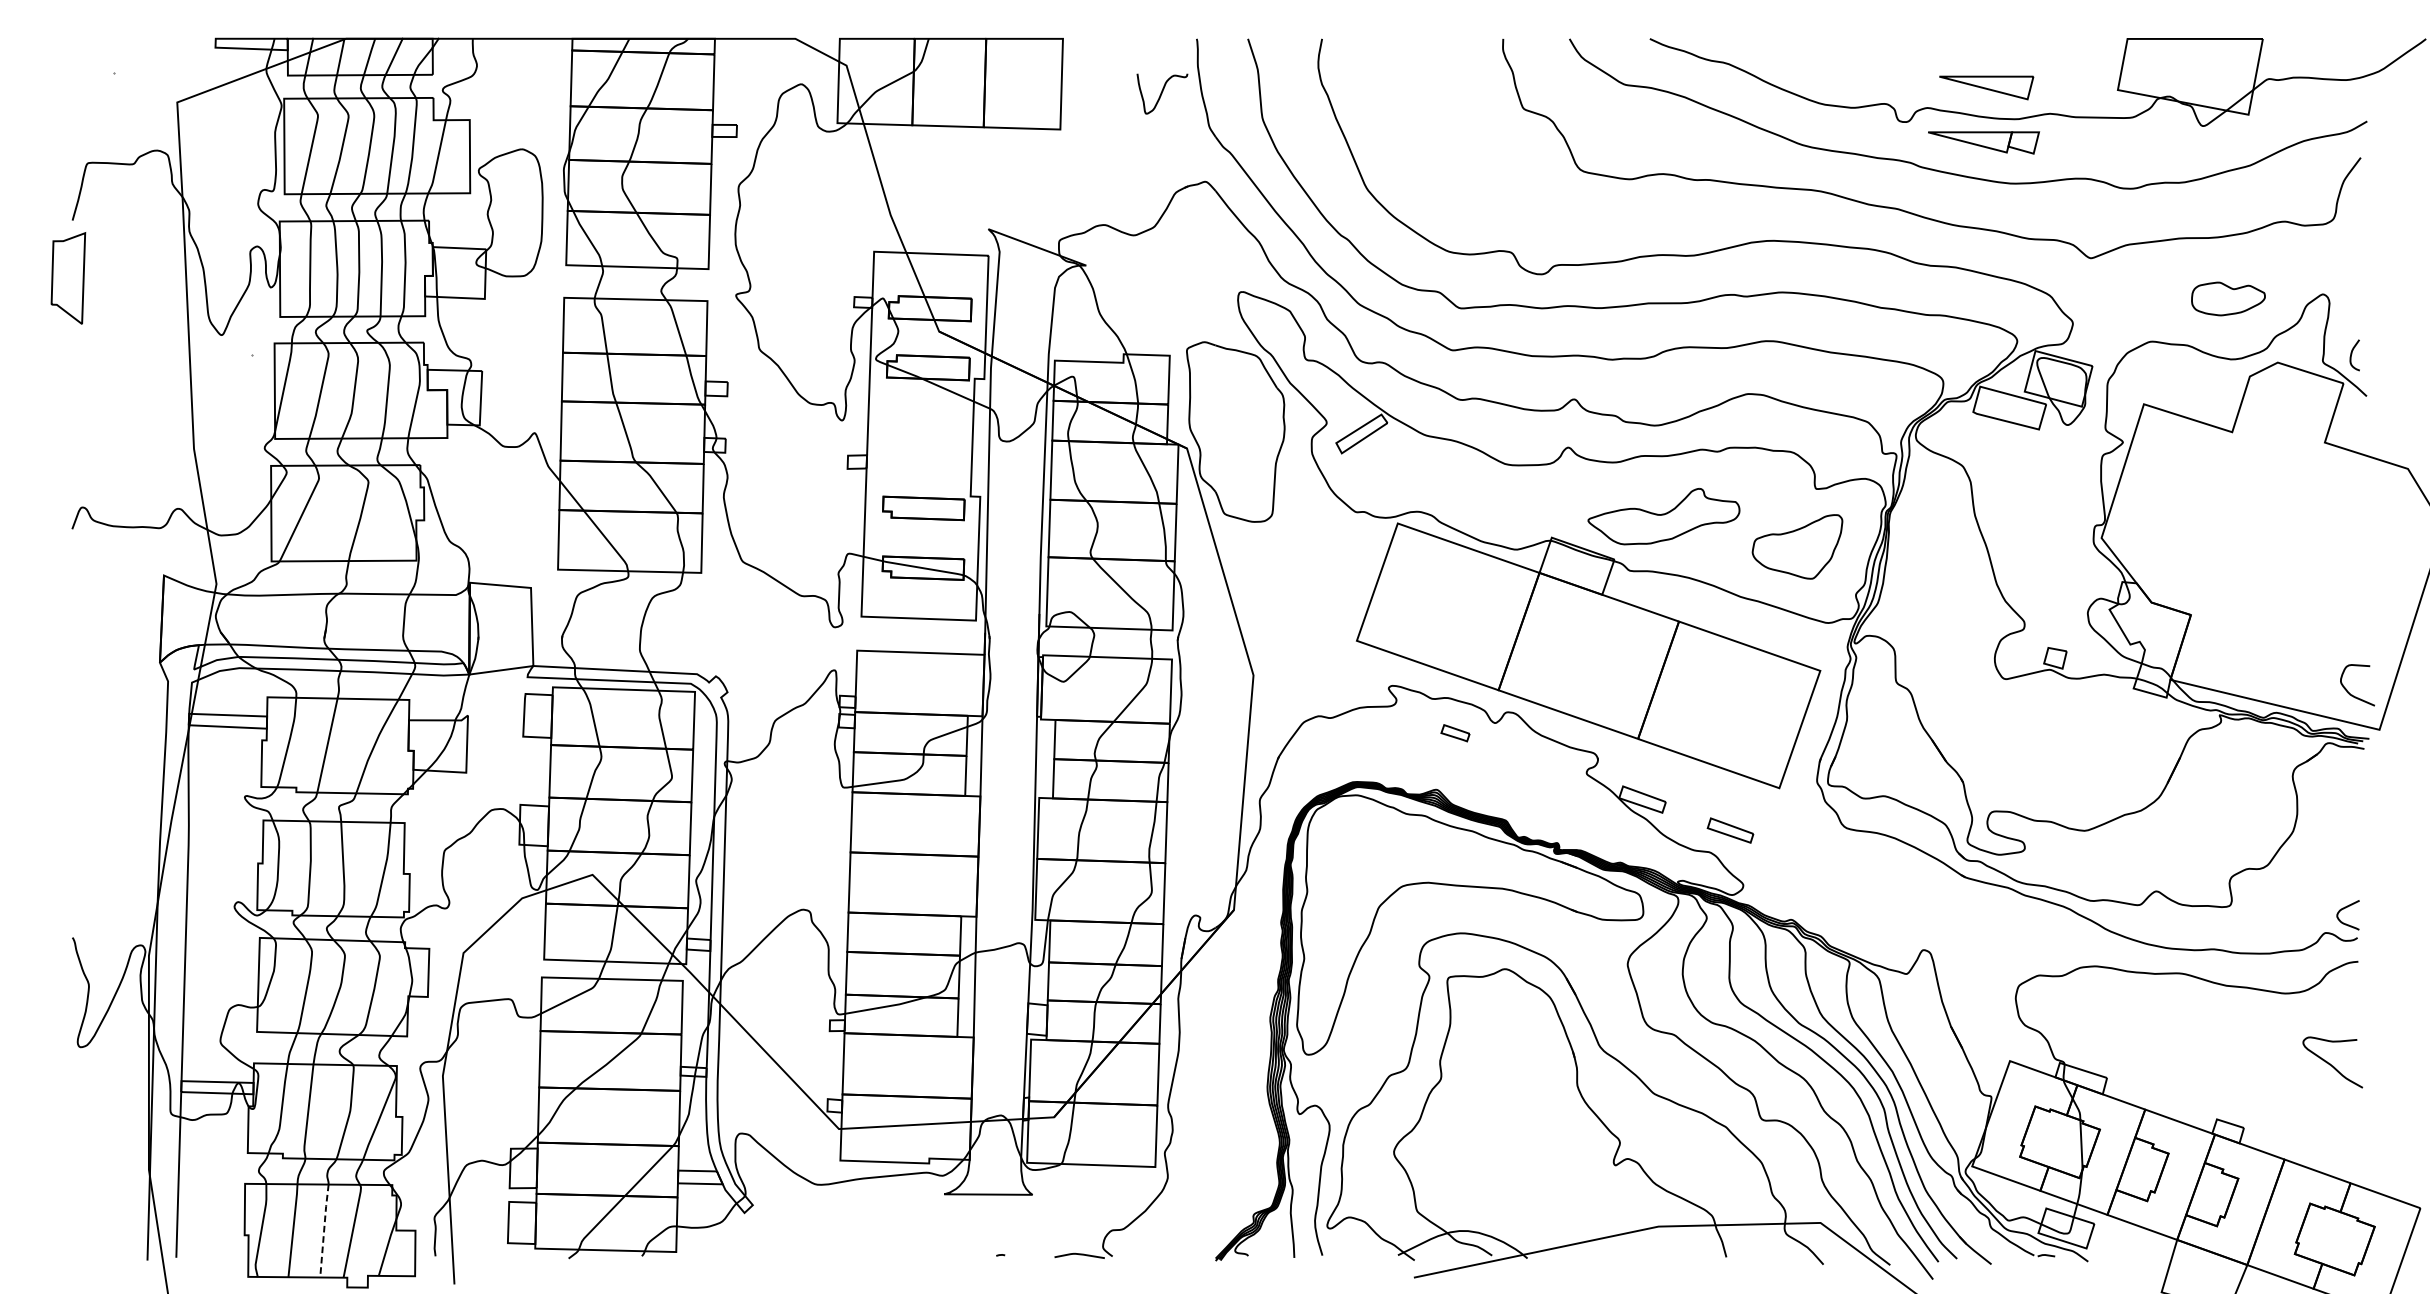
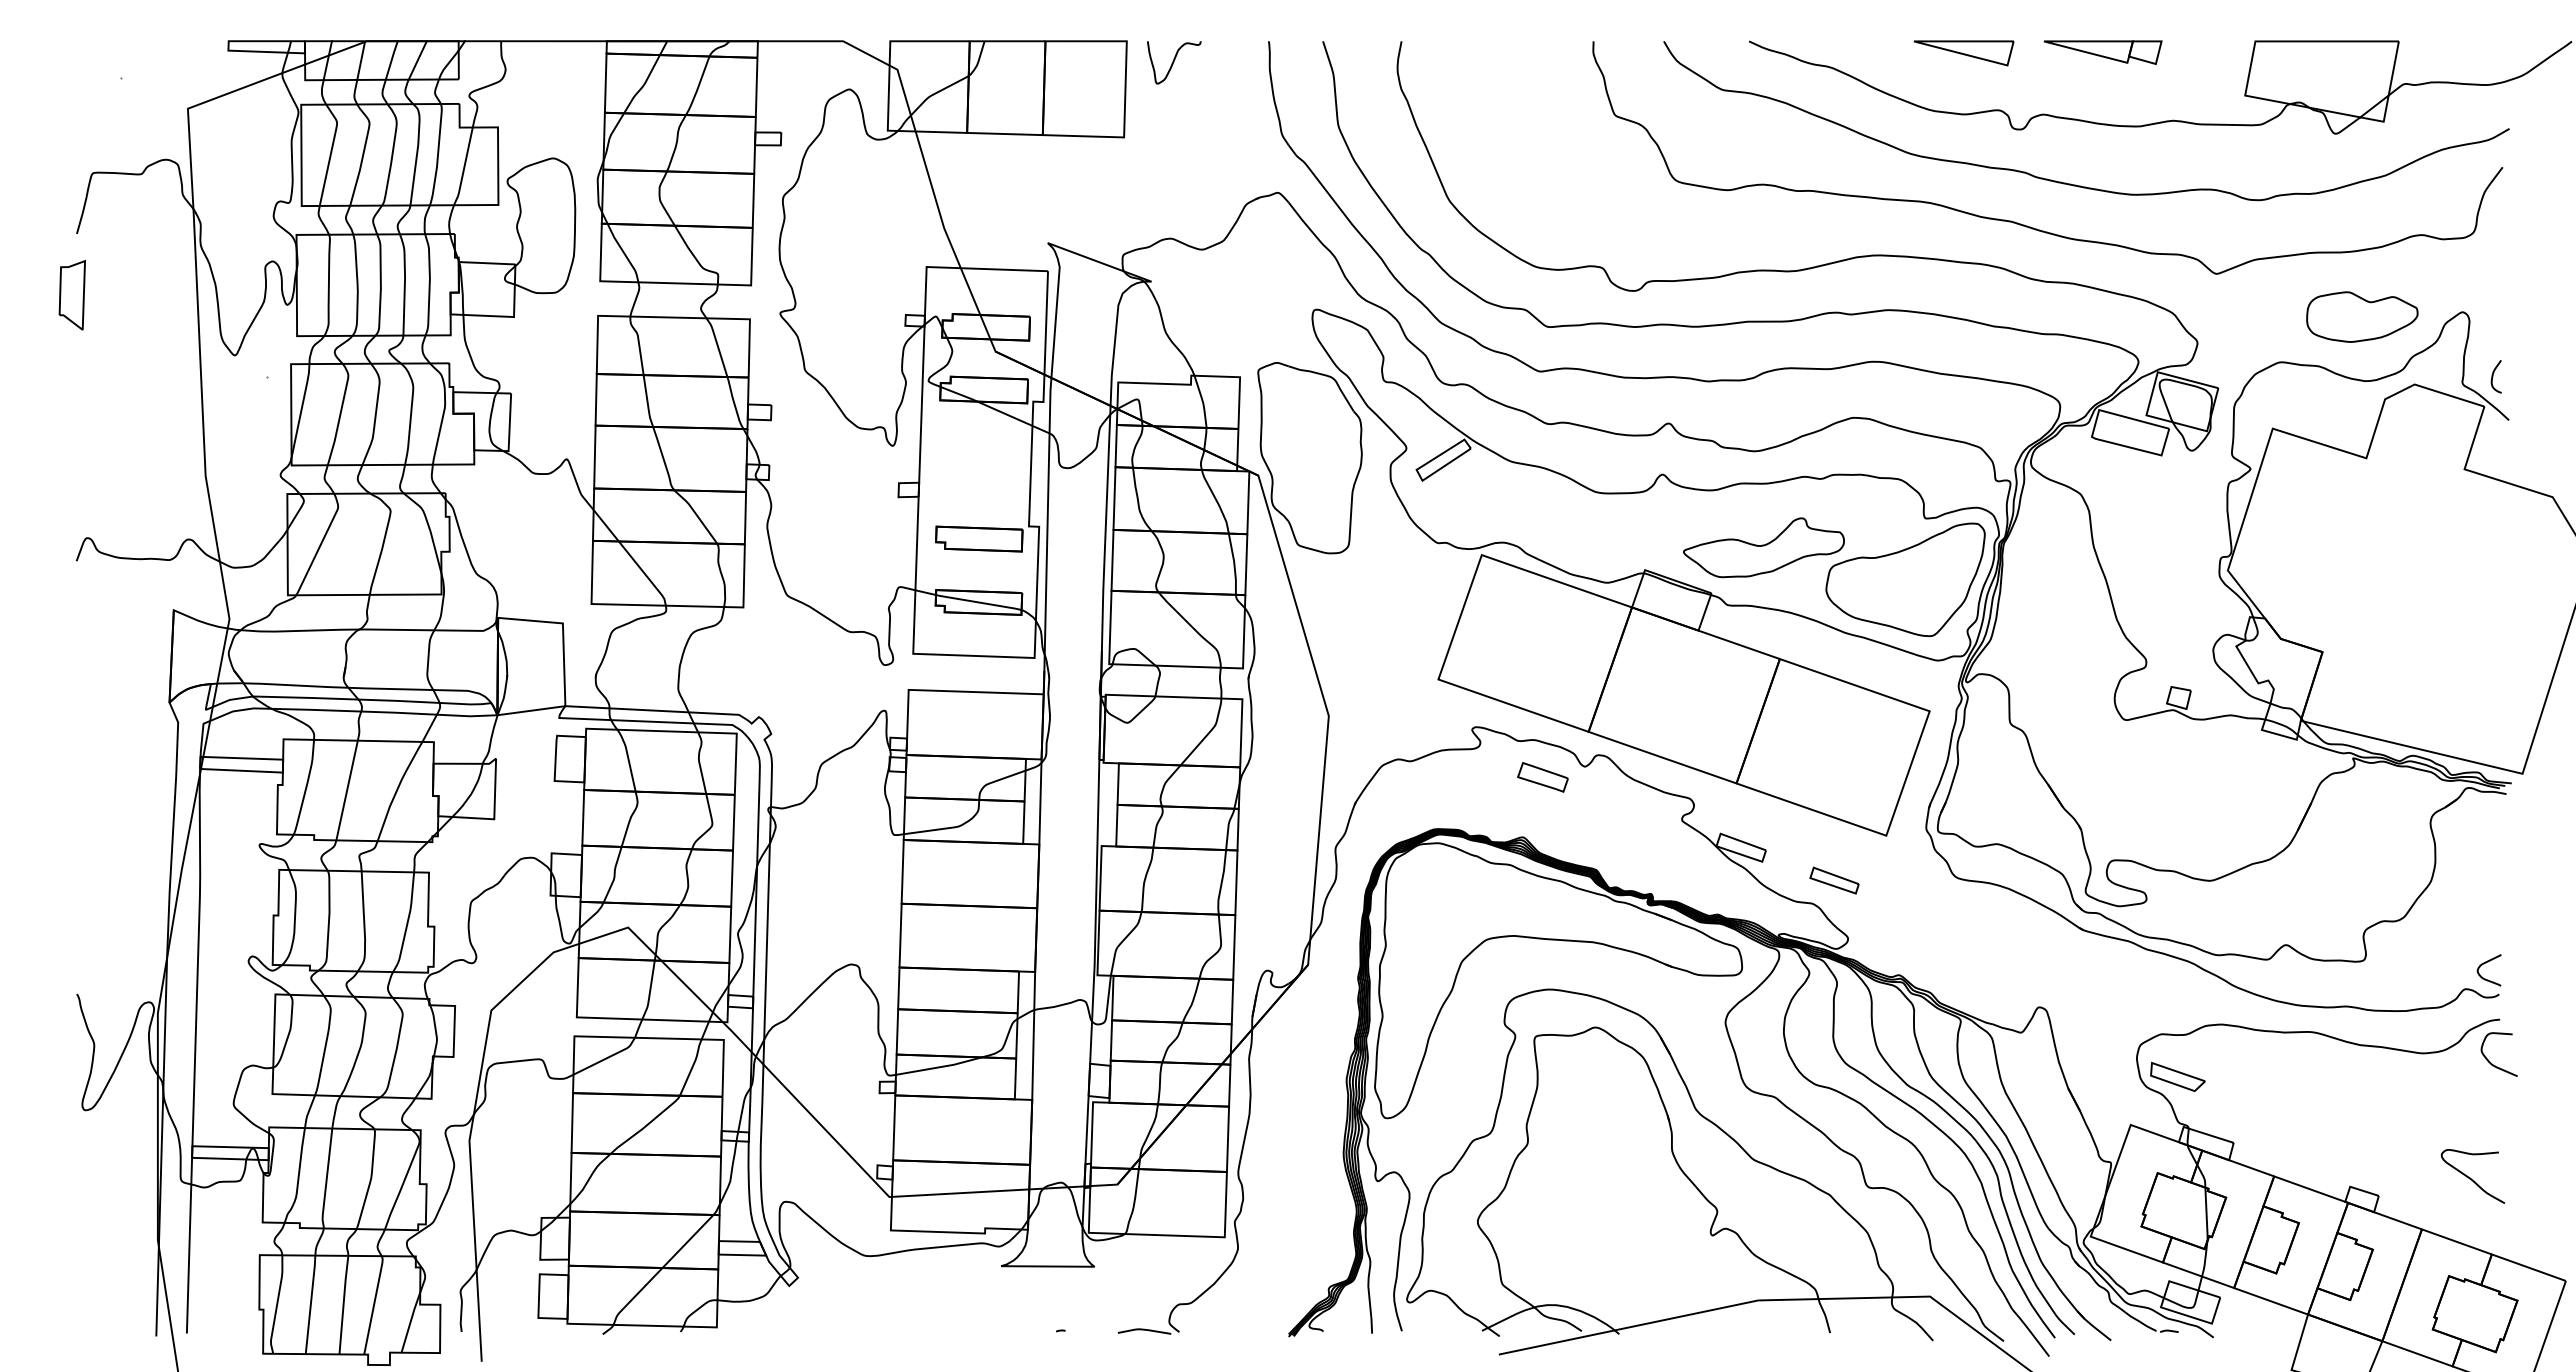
part: (1986, 88) -> (1963, 53), moved
curve: (1162, 93) -> (1174, 62), moved
part: (1983, 142) -> (2102, 52), moved
part: (67, 278) -> (71, 295), size x0.71
part: (2228, 298) -> (2362, 316), size x1.43
part: (1797, 546) -> (1905, 579), size x1.67
curve: (2349, 691) -> (2490, 1061), moved
part: (1455, 733) -> (1542, 777), size x1.67
part: (2054, 1015) -> (2177, 1076), added
curve: (2330, 1063) -> (2470, 1177), moved
line: (324, 1230) -> (343, 1304), dashed -> solid

